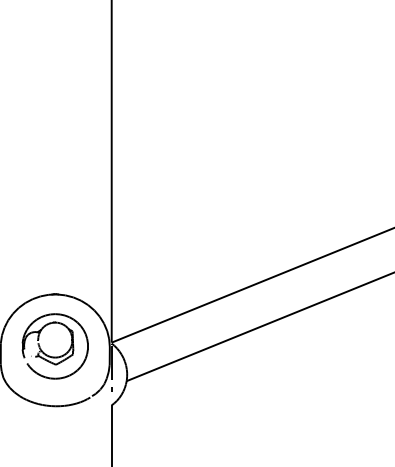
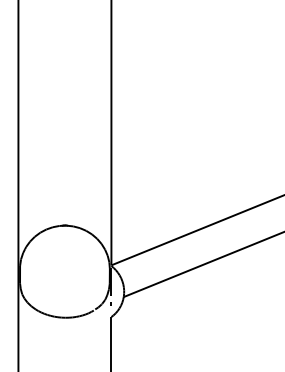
part: (54, 356) -> (64, 276), removed

